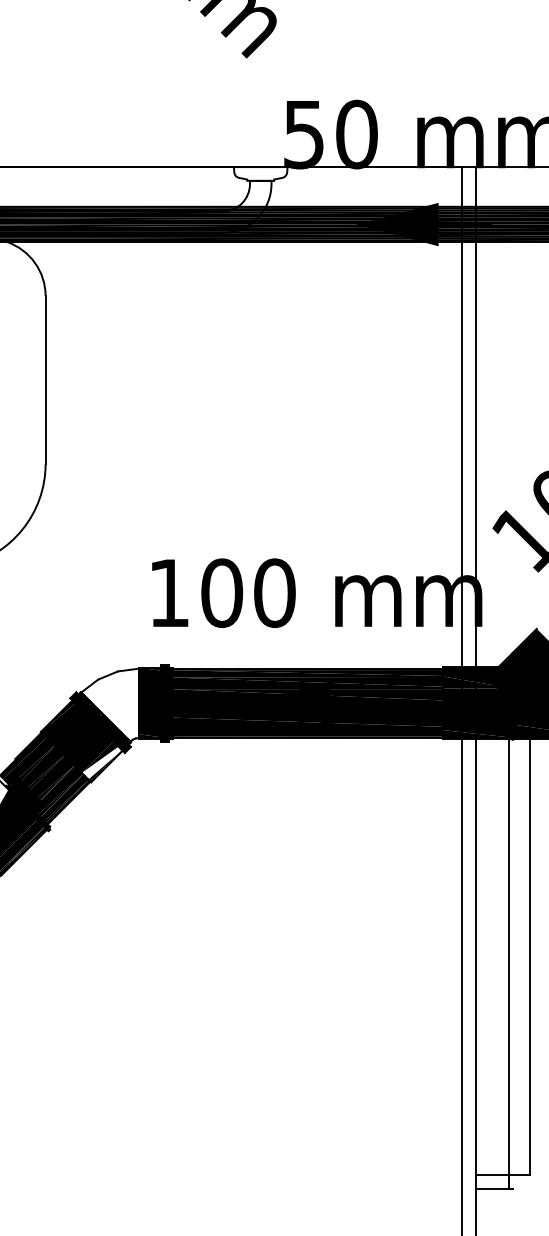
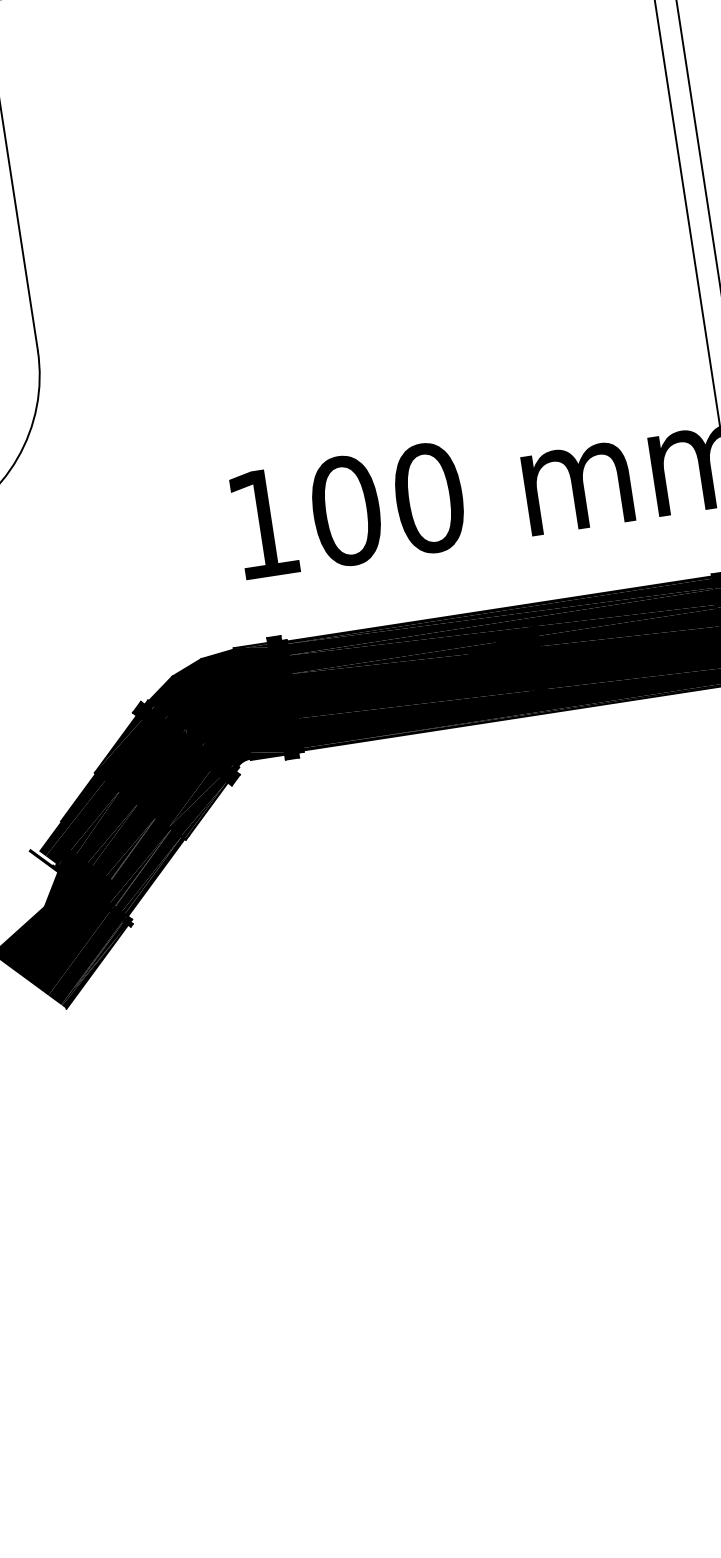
fill: (110, 704) -> (197, 712), added
fill: (101, 762) -> (197, 806), added

